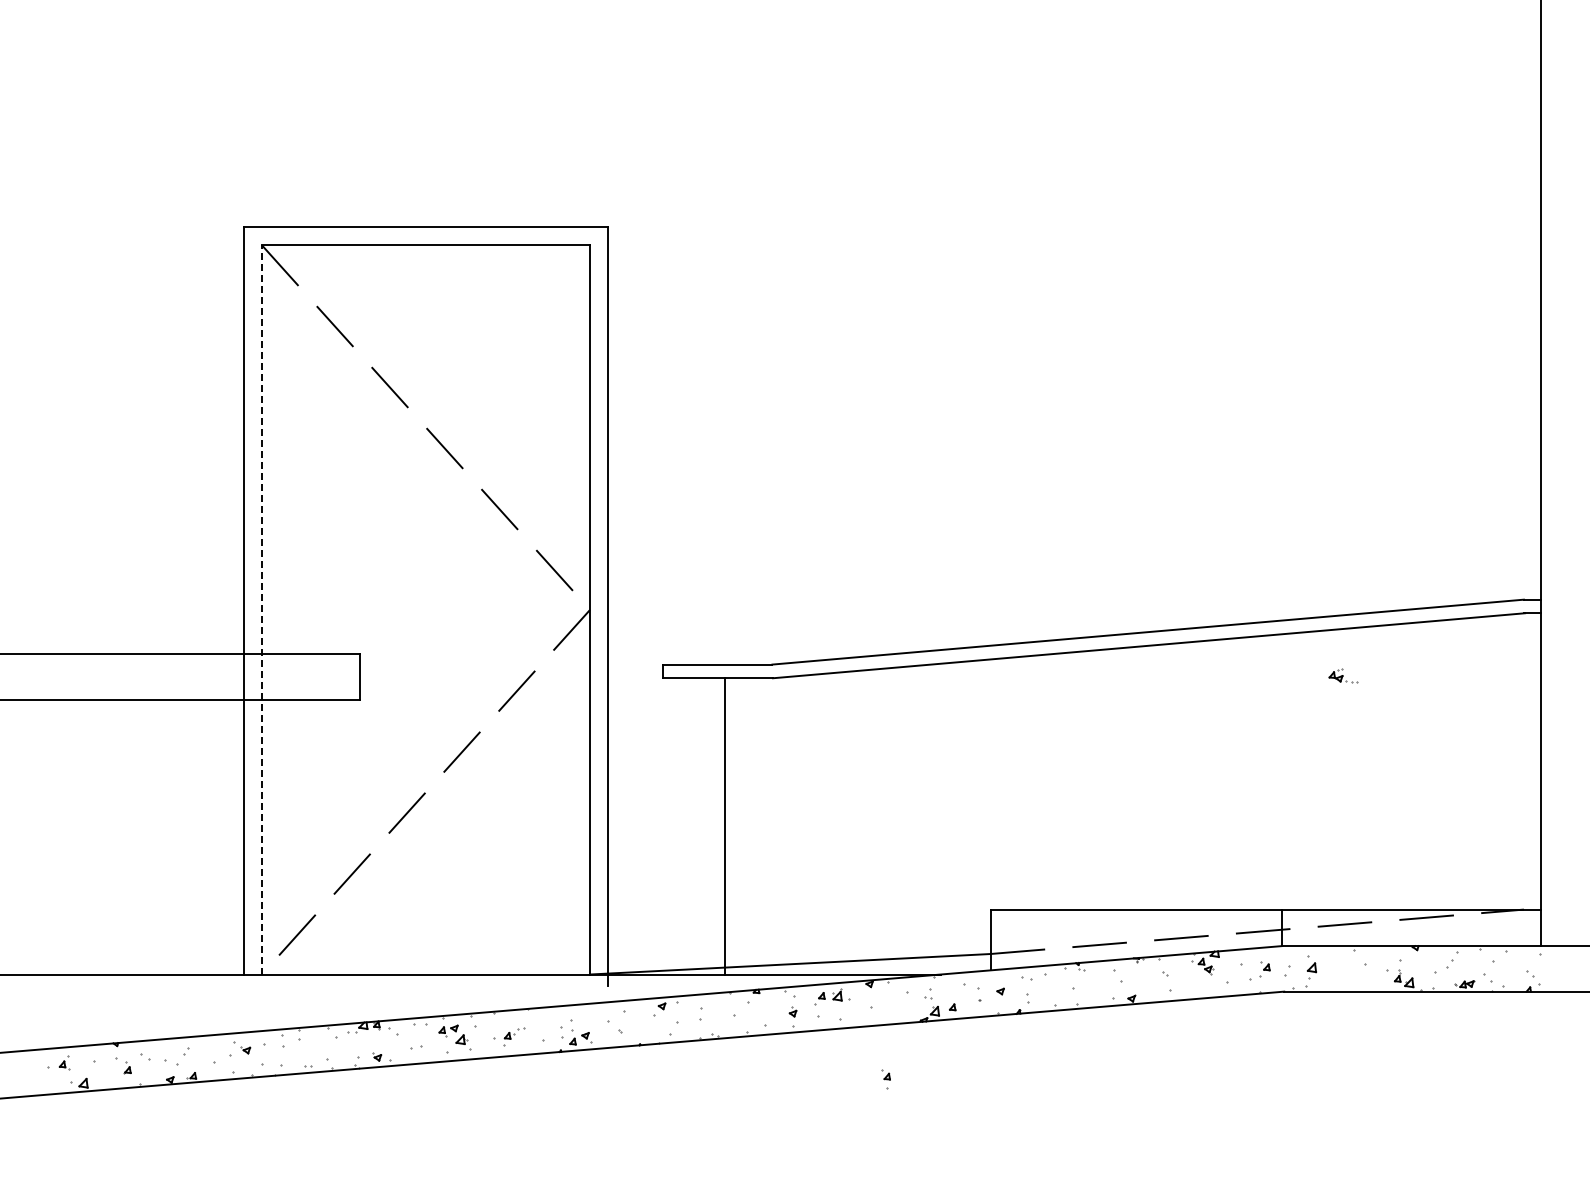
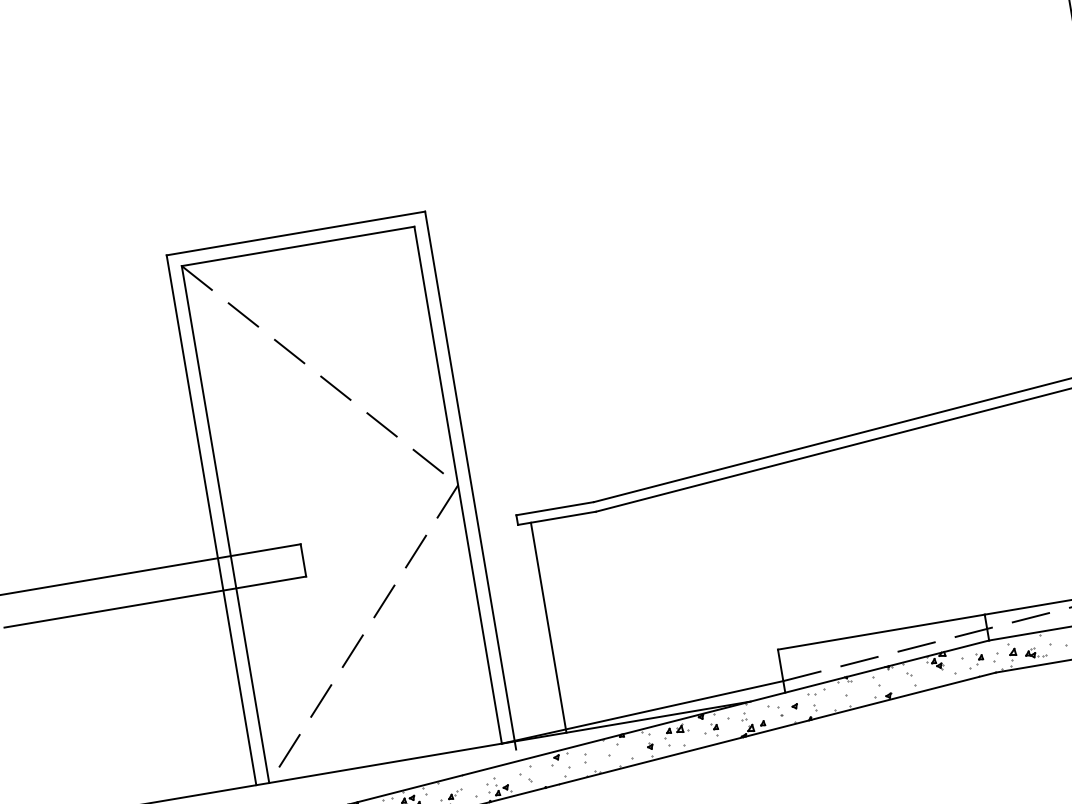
line: (261, 609) -> (225, 524), dashed -> solid
part: (1343, 675) -> (1035, 652), moved
line: (725, 826) -> (548, 627), moved
part: (885, 1079) -> (714, 729), moved

